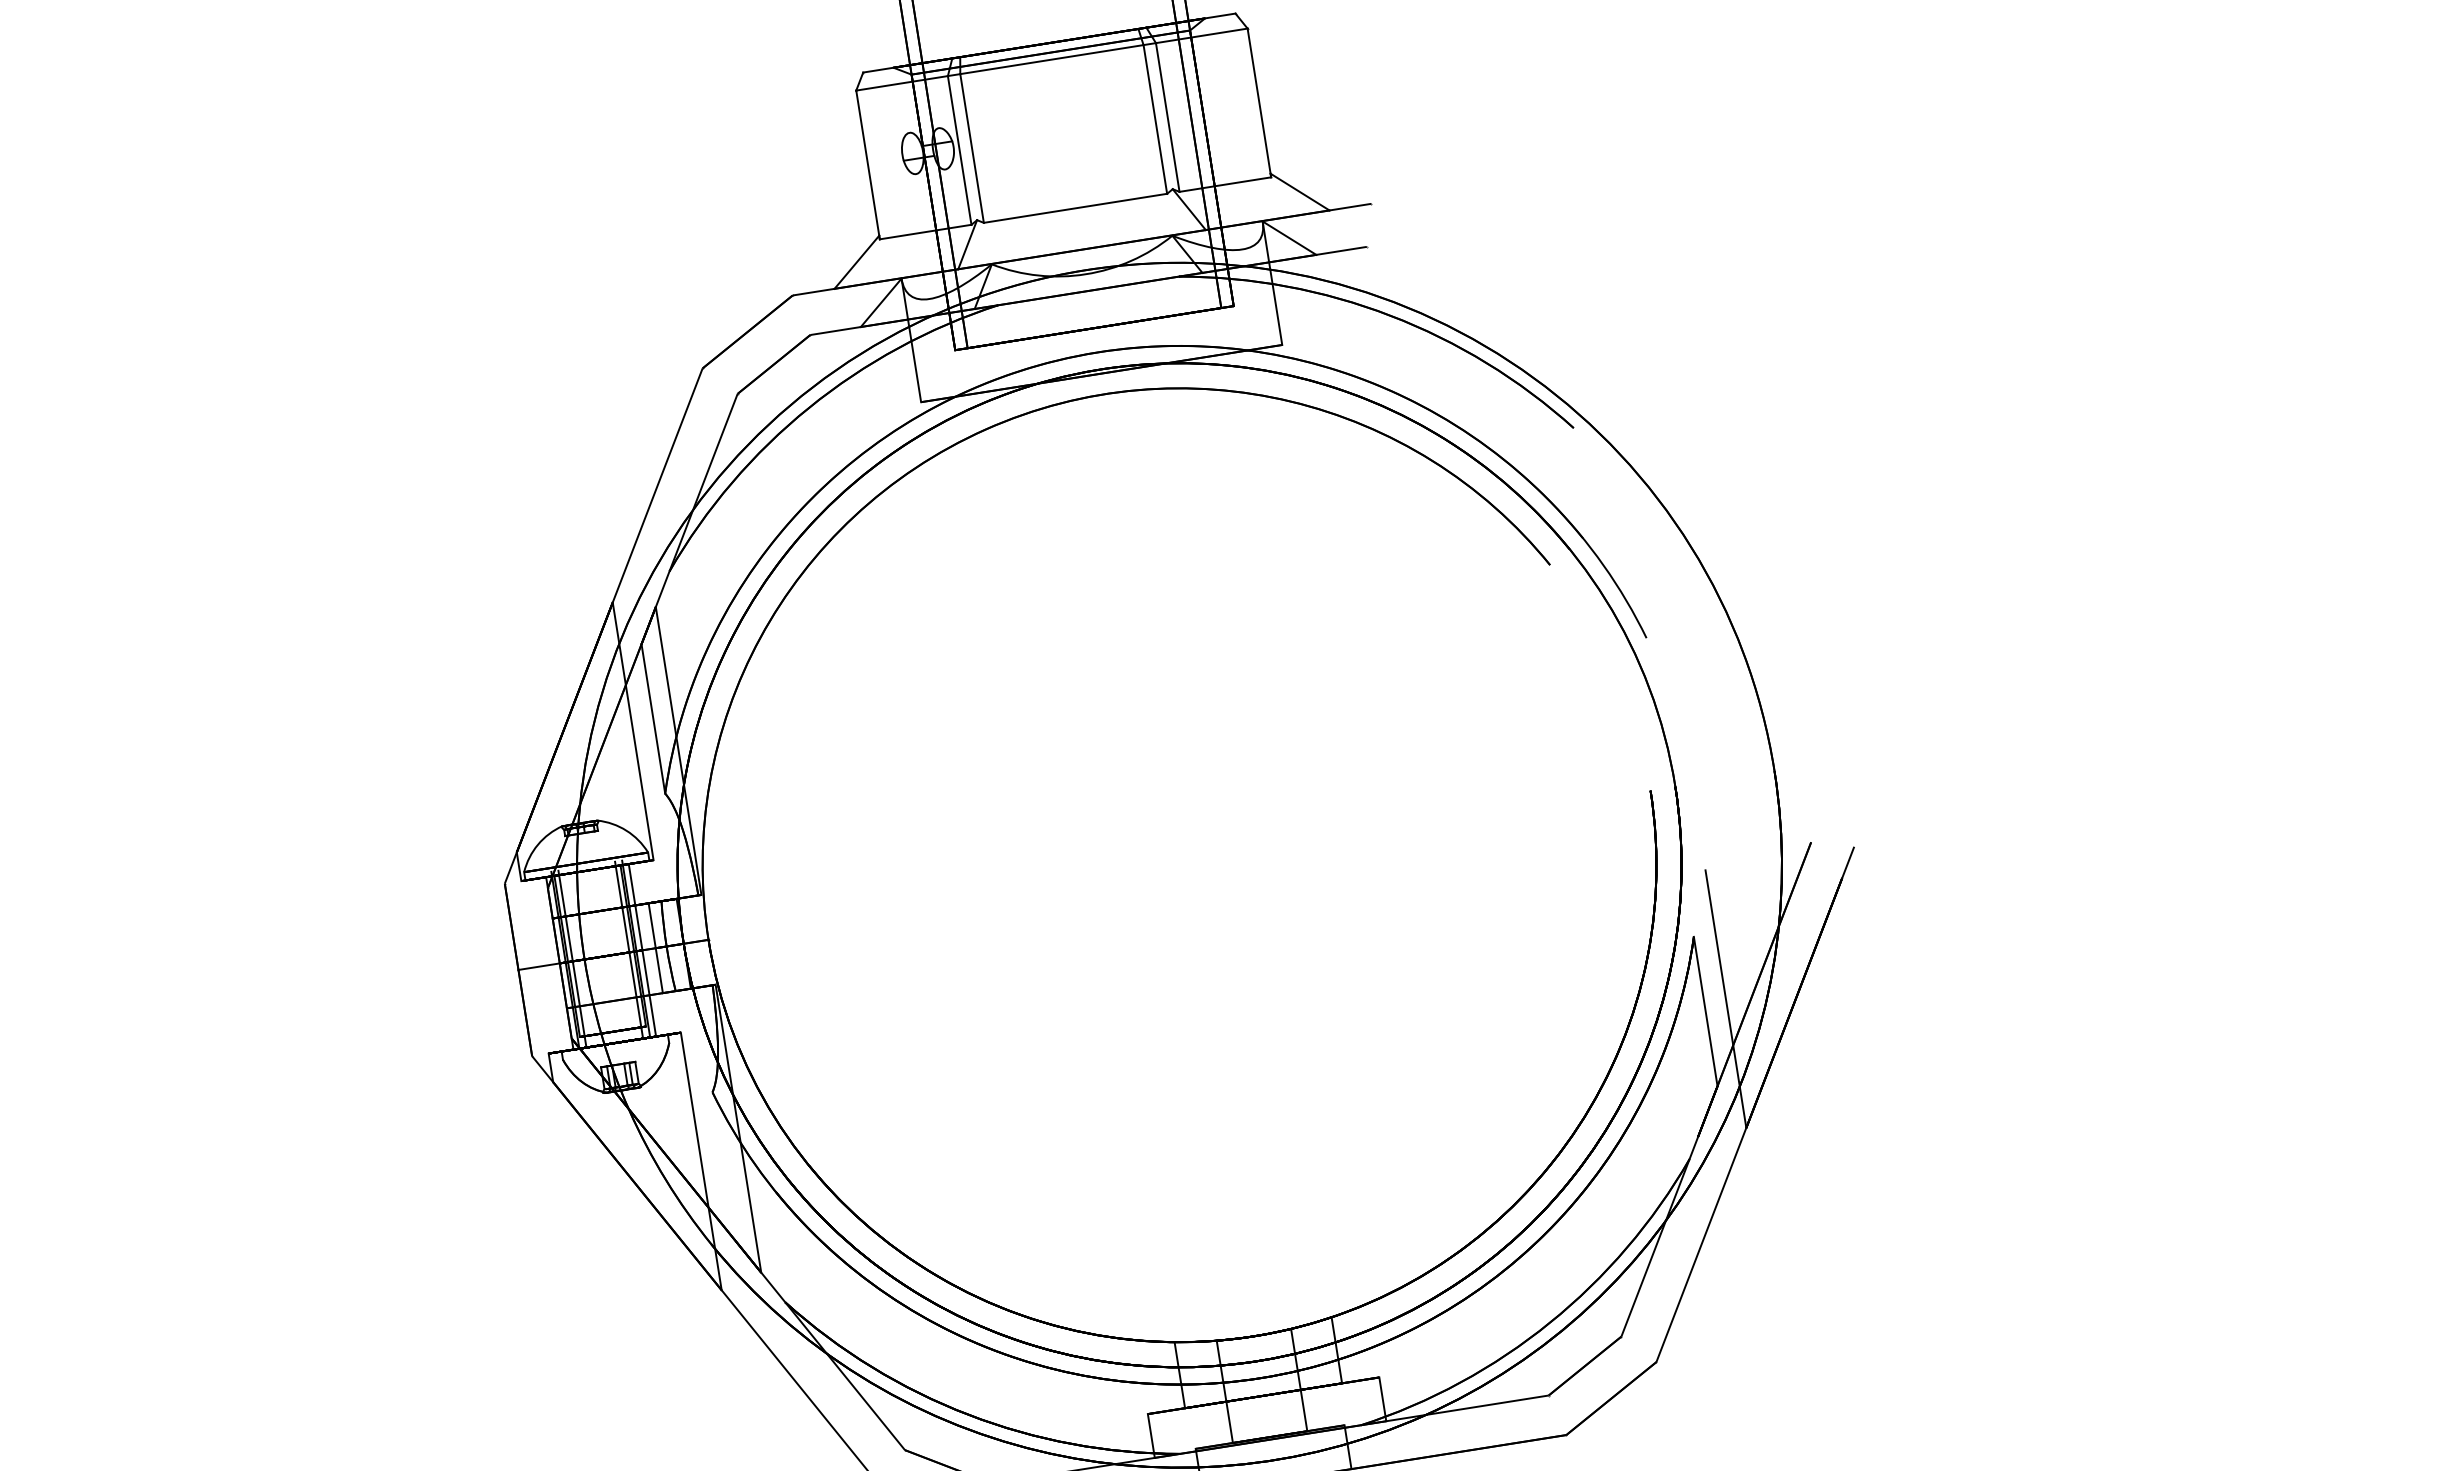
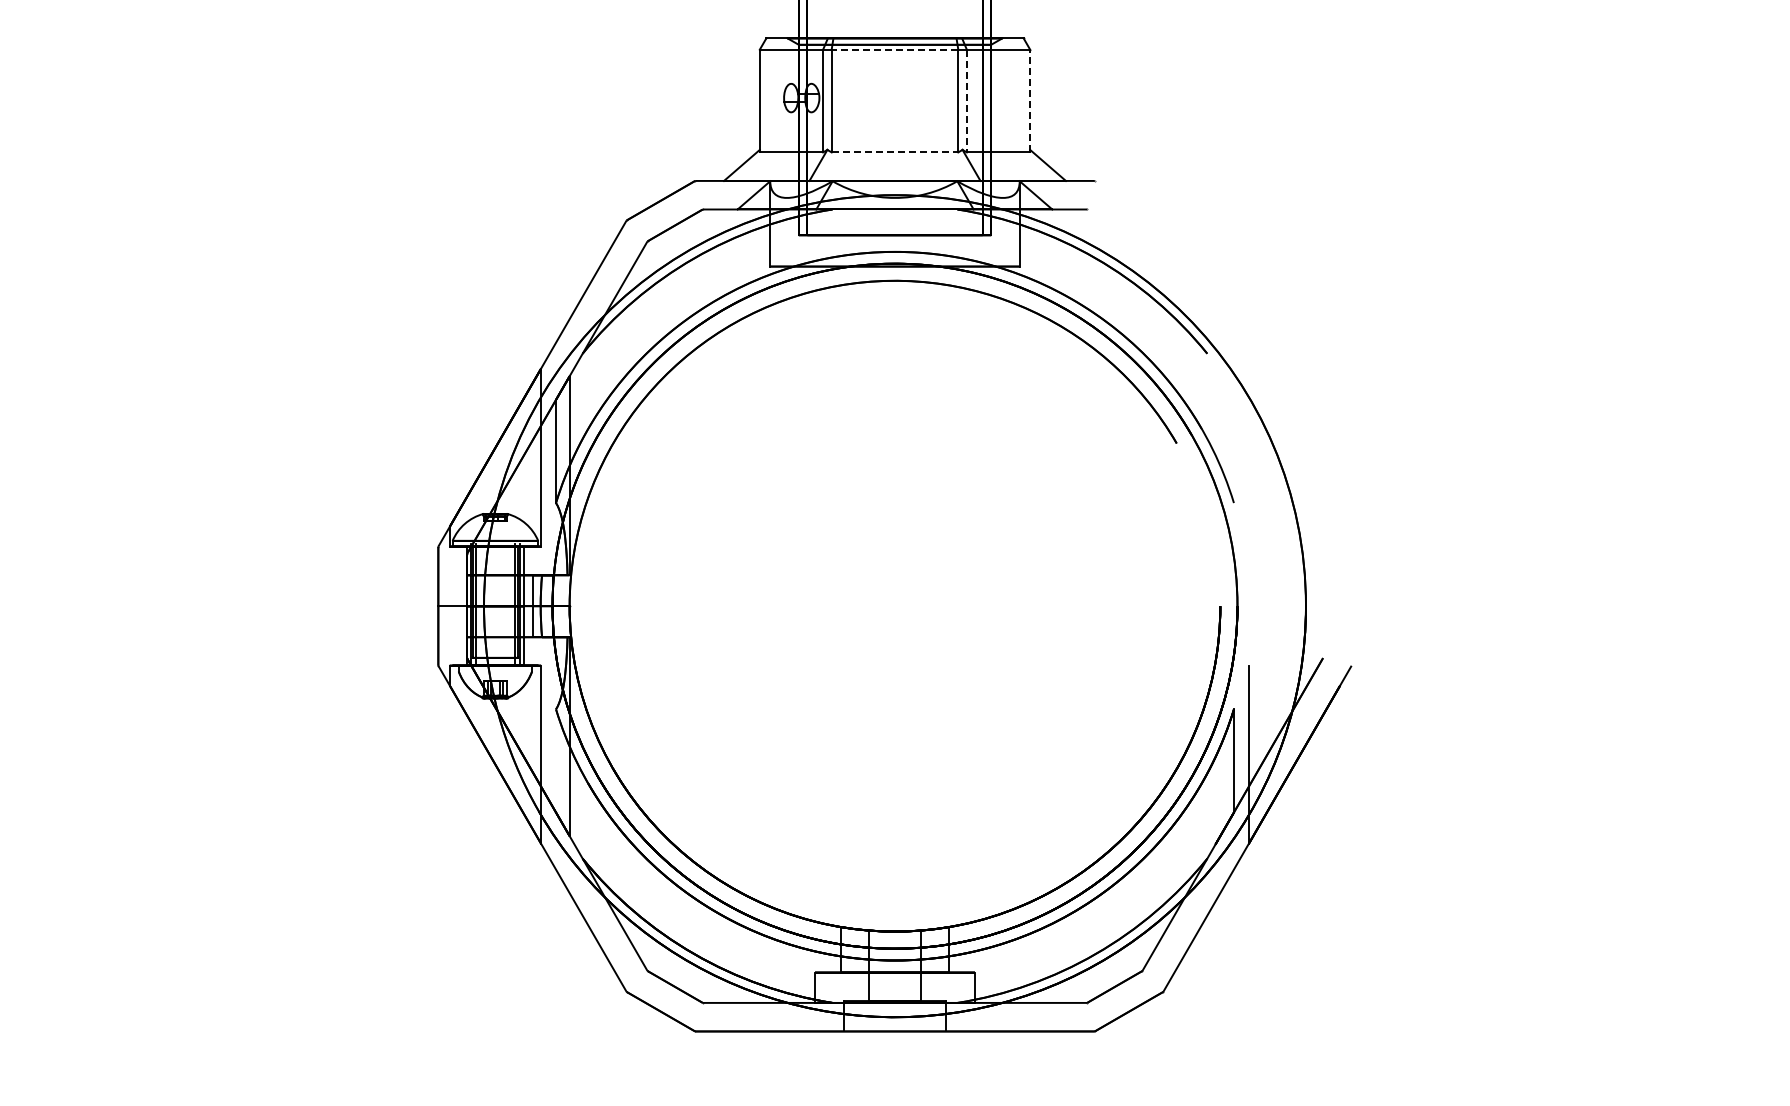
line: (1051, 59) -> (894, 49), solid -> dashed
line: (1259, 102) -> (1030, 100), solid -> dashed
line: (1167, 118) -> (966, 101), solid -> dashed
line: (1076, 208) -> (895, 152), solid -> dashed

